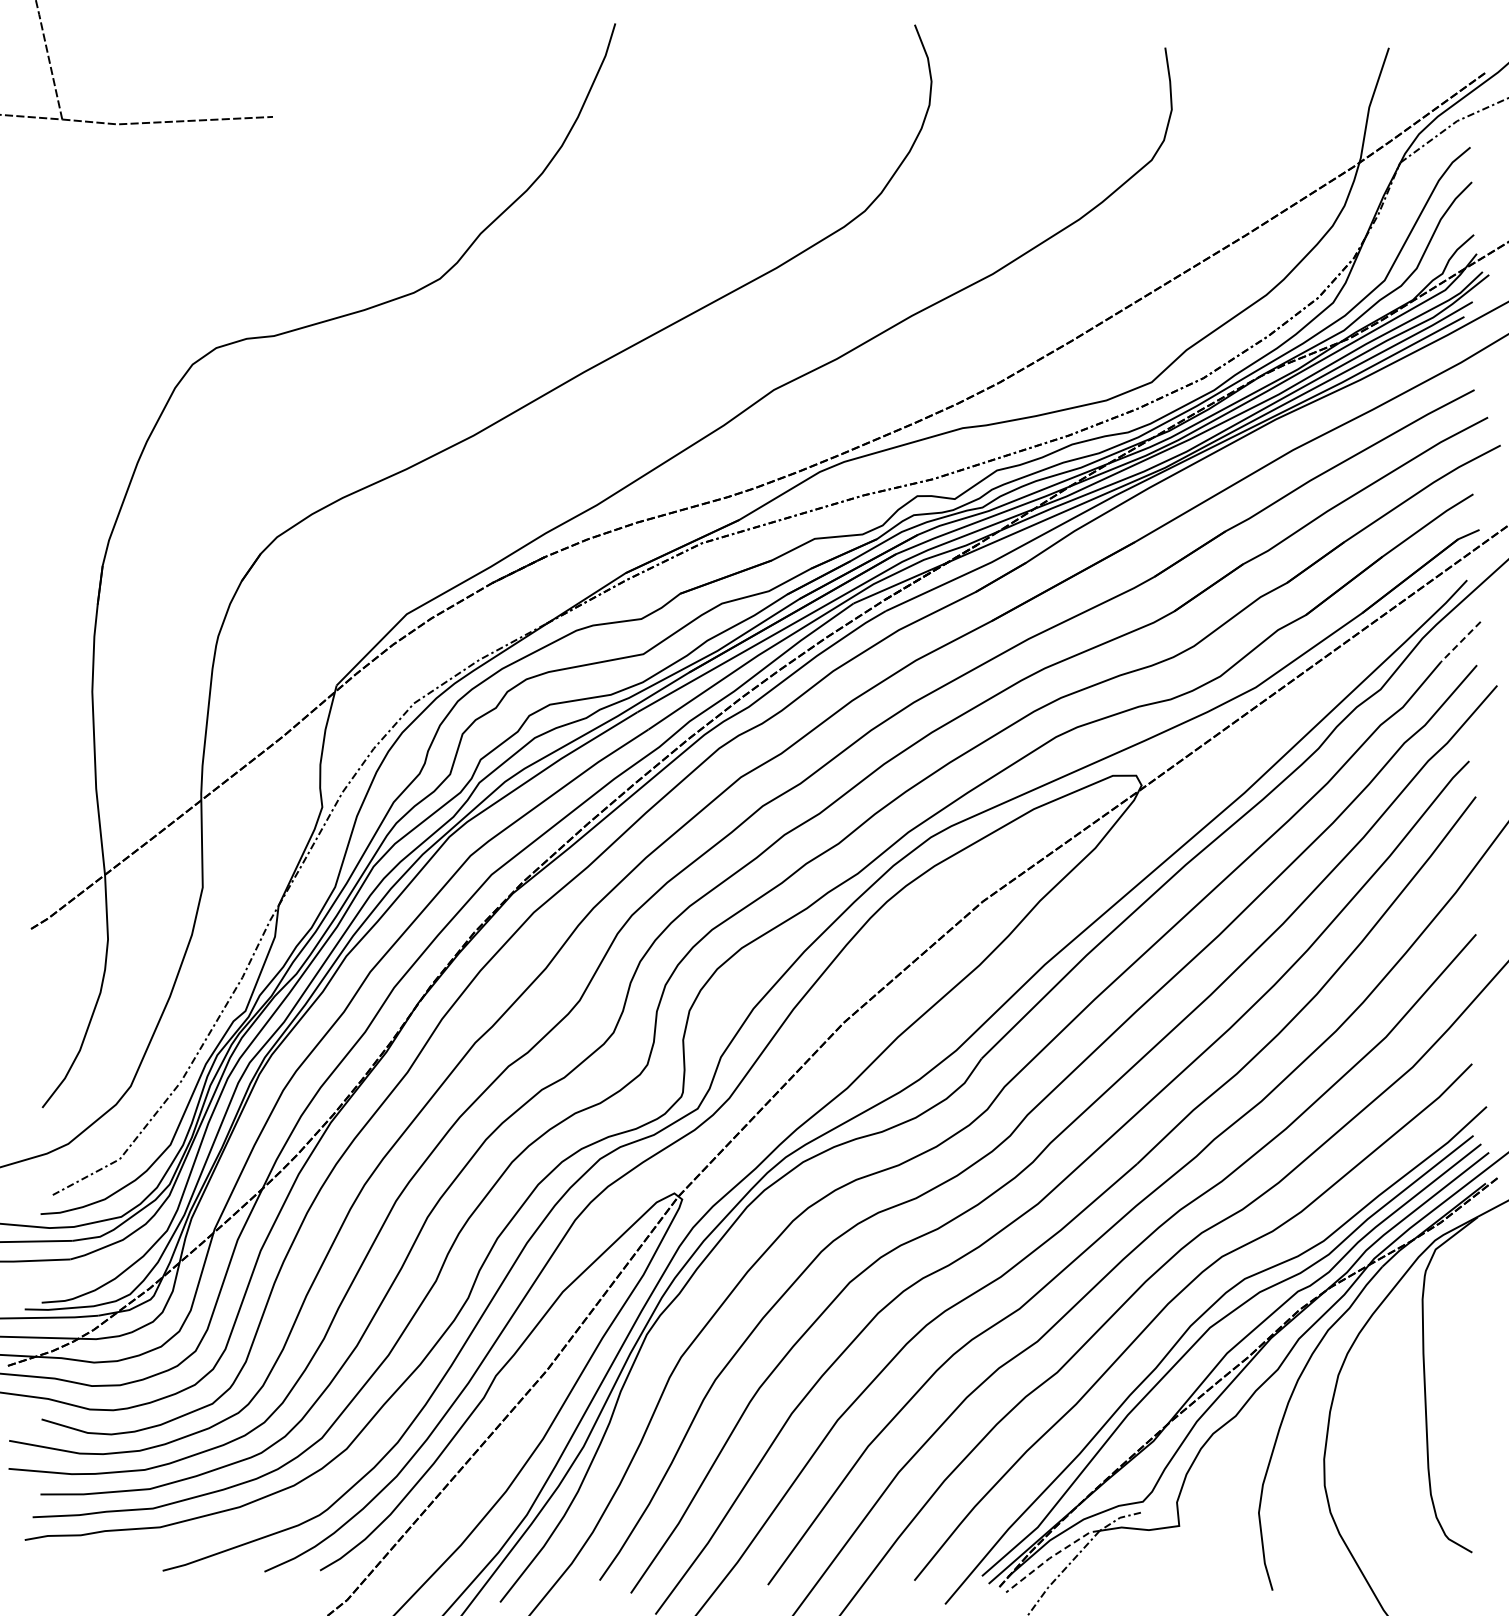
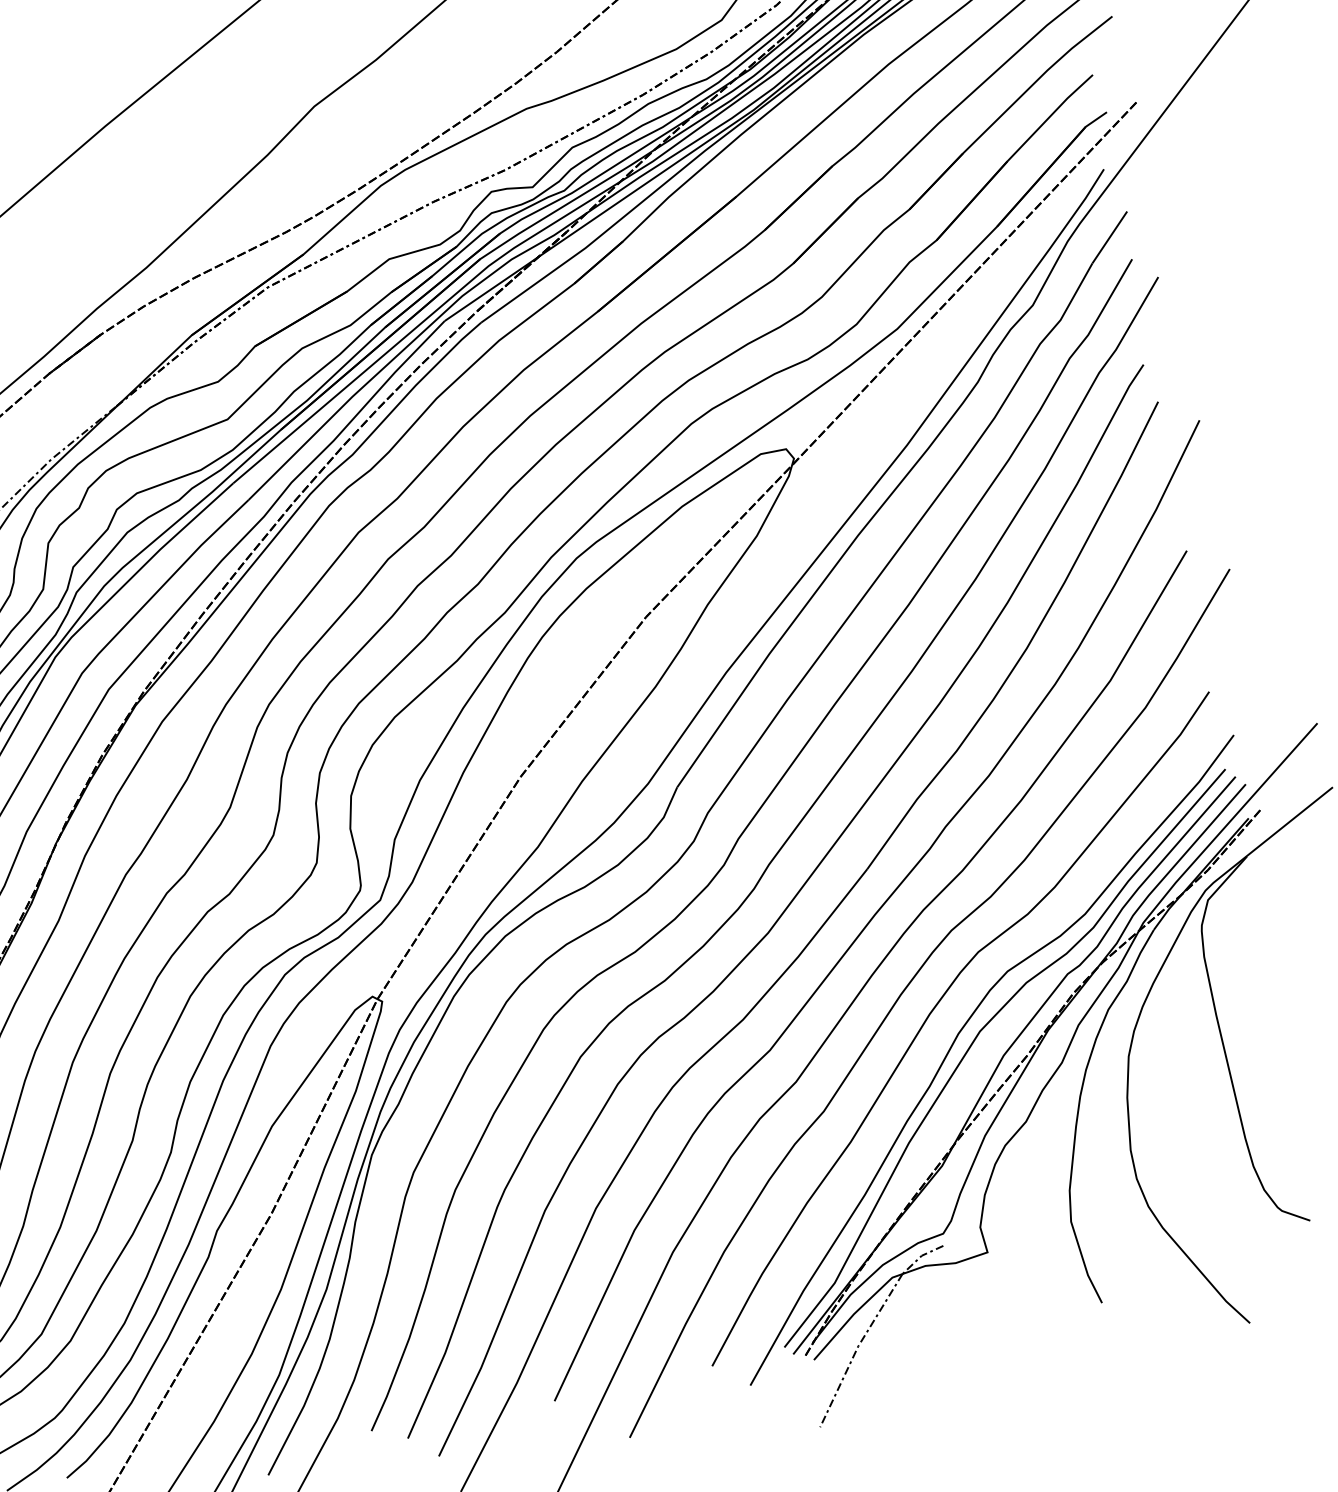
line: (1460, 642) -> (1109, 238), dashed -> solid
line: (1050, 1557) -> (854, 1313), dashed -> solid

